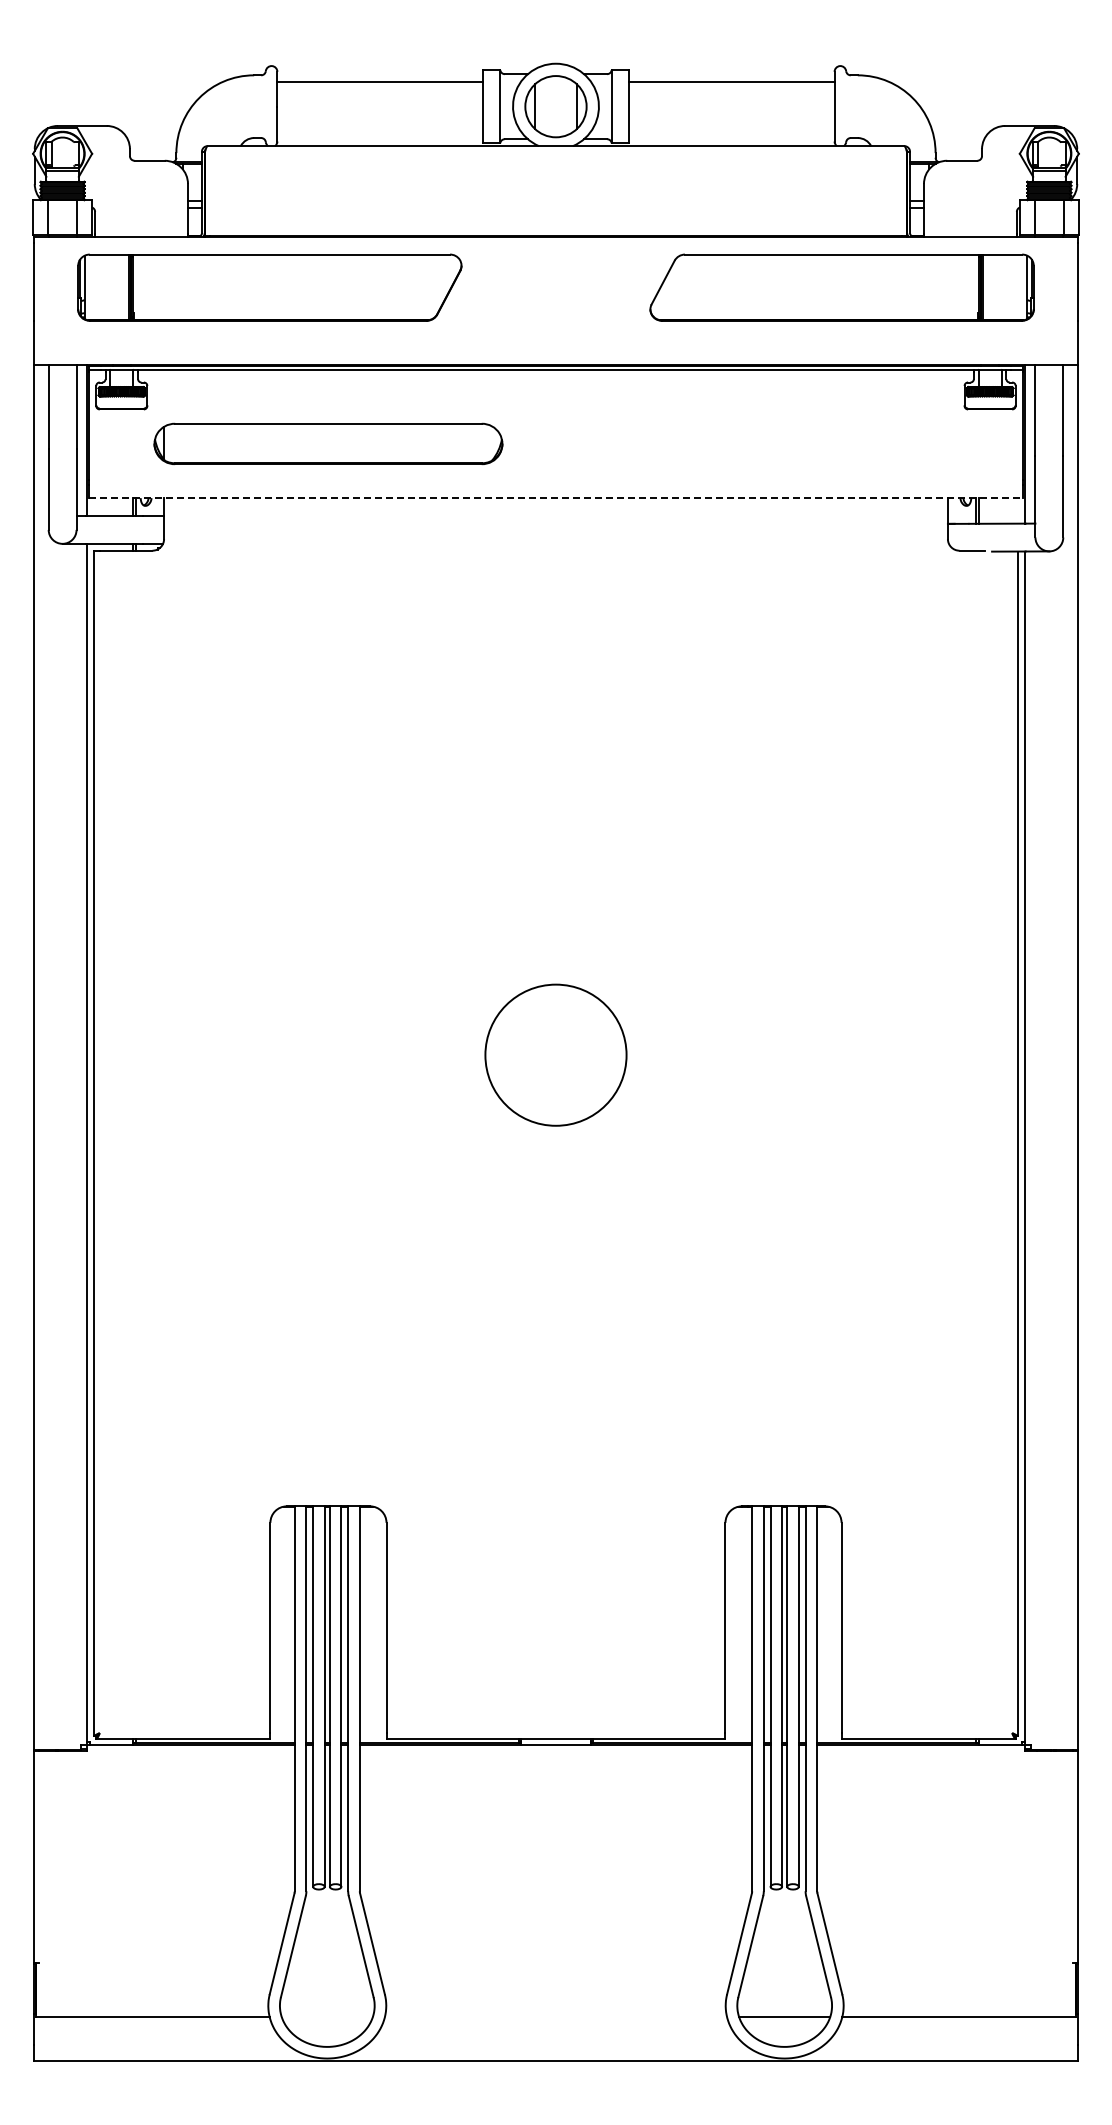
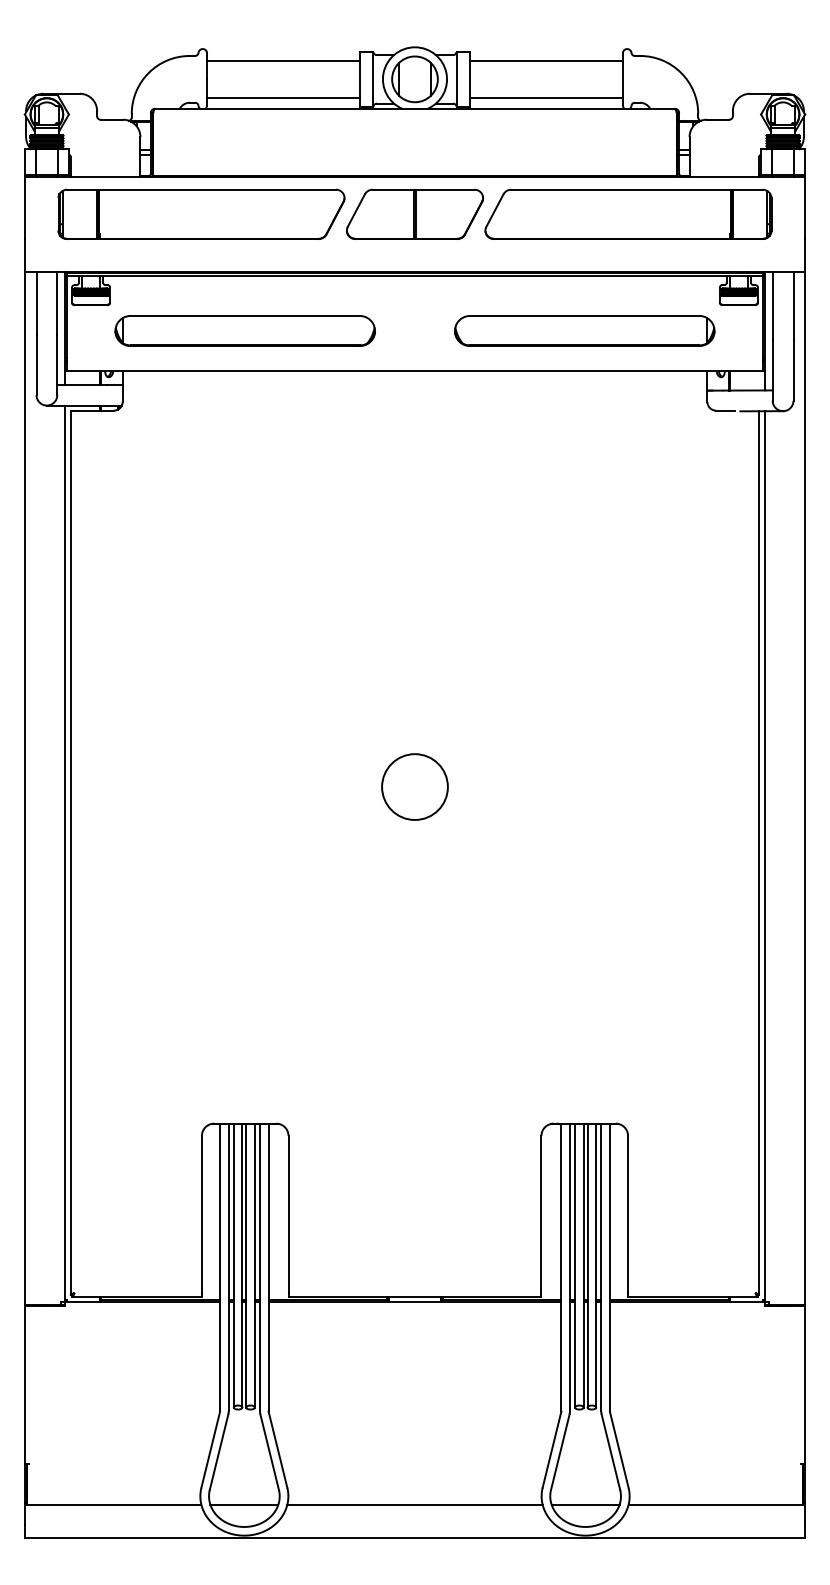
line: (379, 131) -> (283, 97), added
line: (731, 131) -> (545, 97), added
part: (555, 287) -> (414, 214), added
part: (783, 443) -> (584, 330), added
line: (555, 498) -> (414, 371), dashed -> solid
circle: (555, 1055) -> (414, 787), size x0.62
line: (326, 2017) -> (243, 1505), added
line: (555, 2017) -> (414, 1505), added

